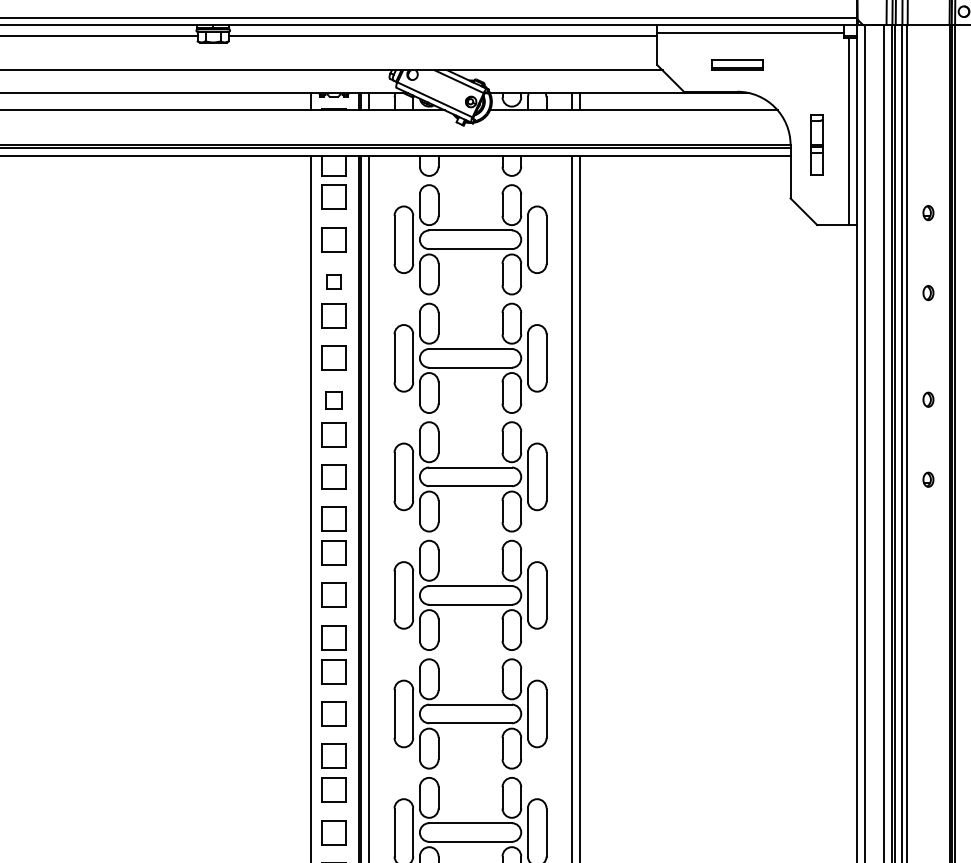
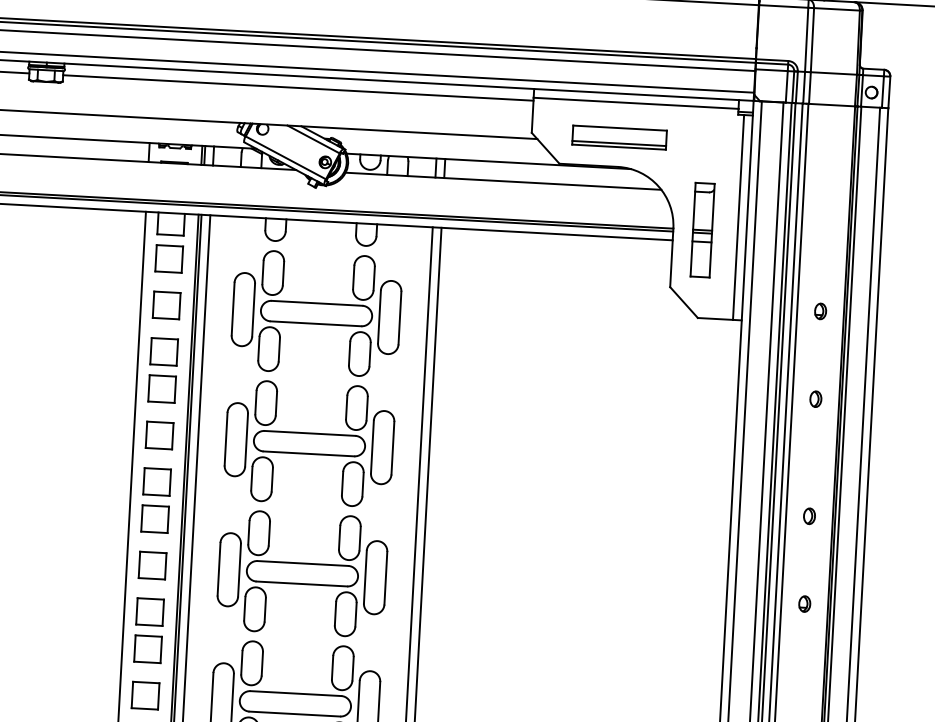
part: (737, 64) -> (619, 137), size x1.67
part: (817, 144) -> (702, 229), size x1.43
part: (333, 281) -> (163, 351), size x1.67
part: (333, 400) -> (156, 481), size x1.43

